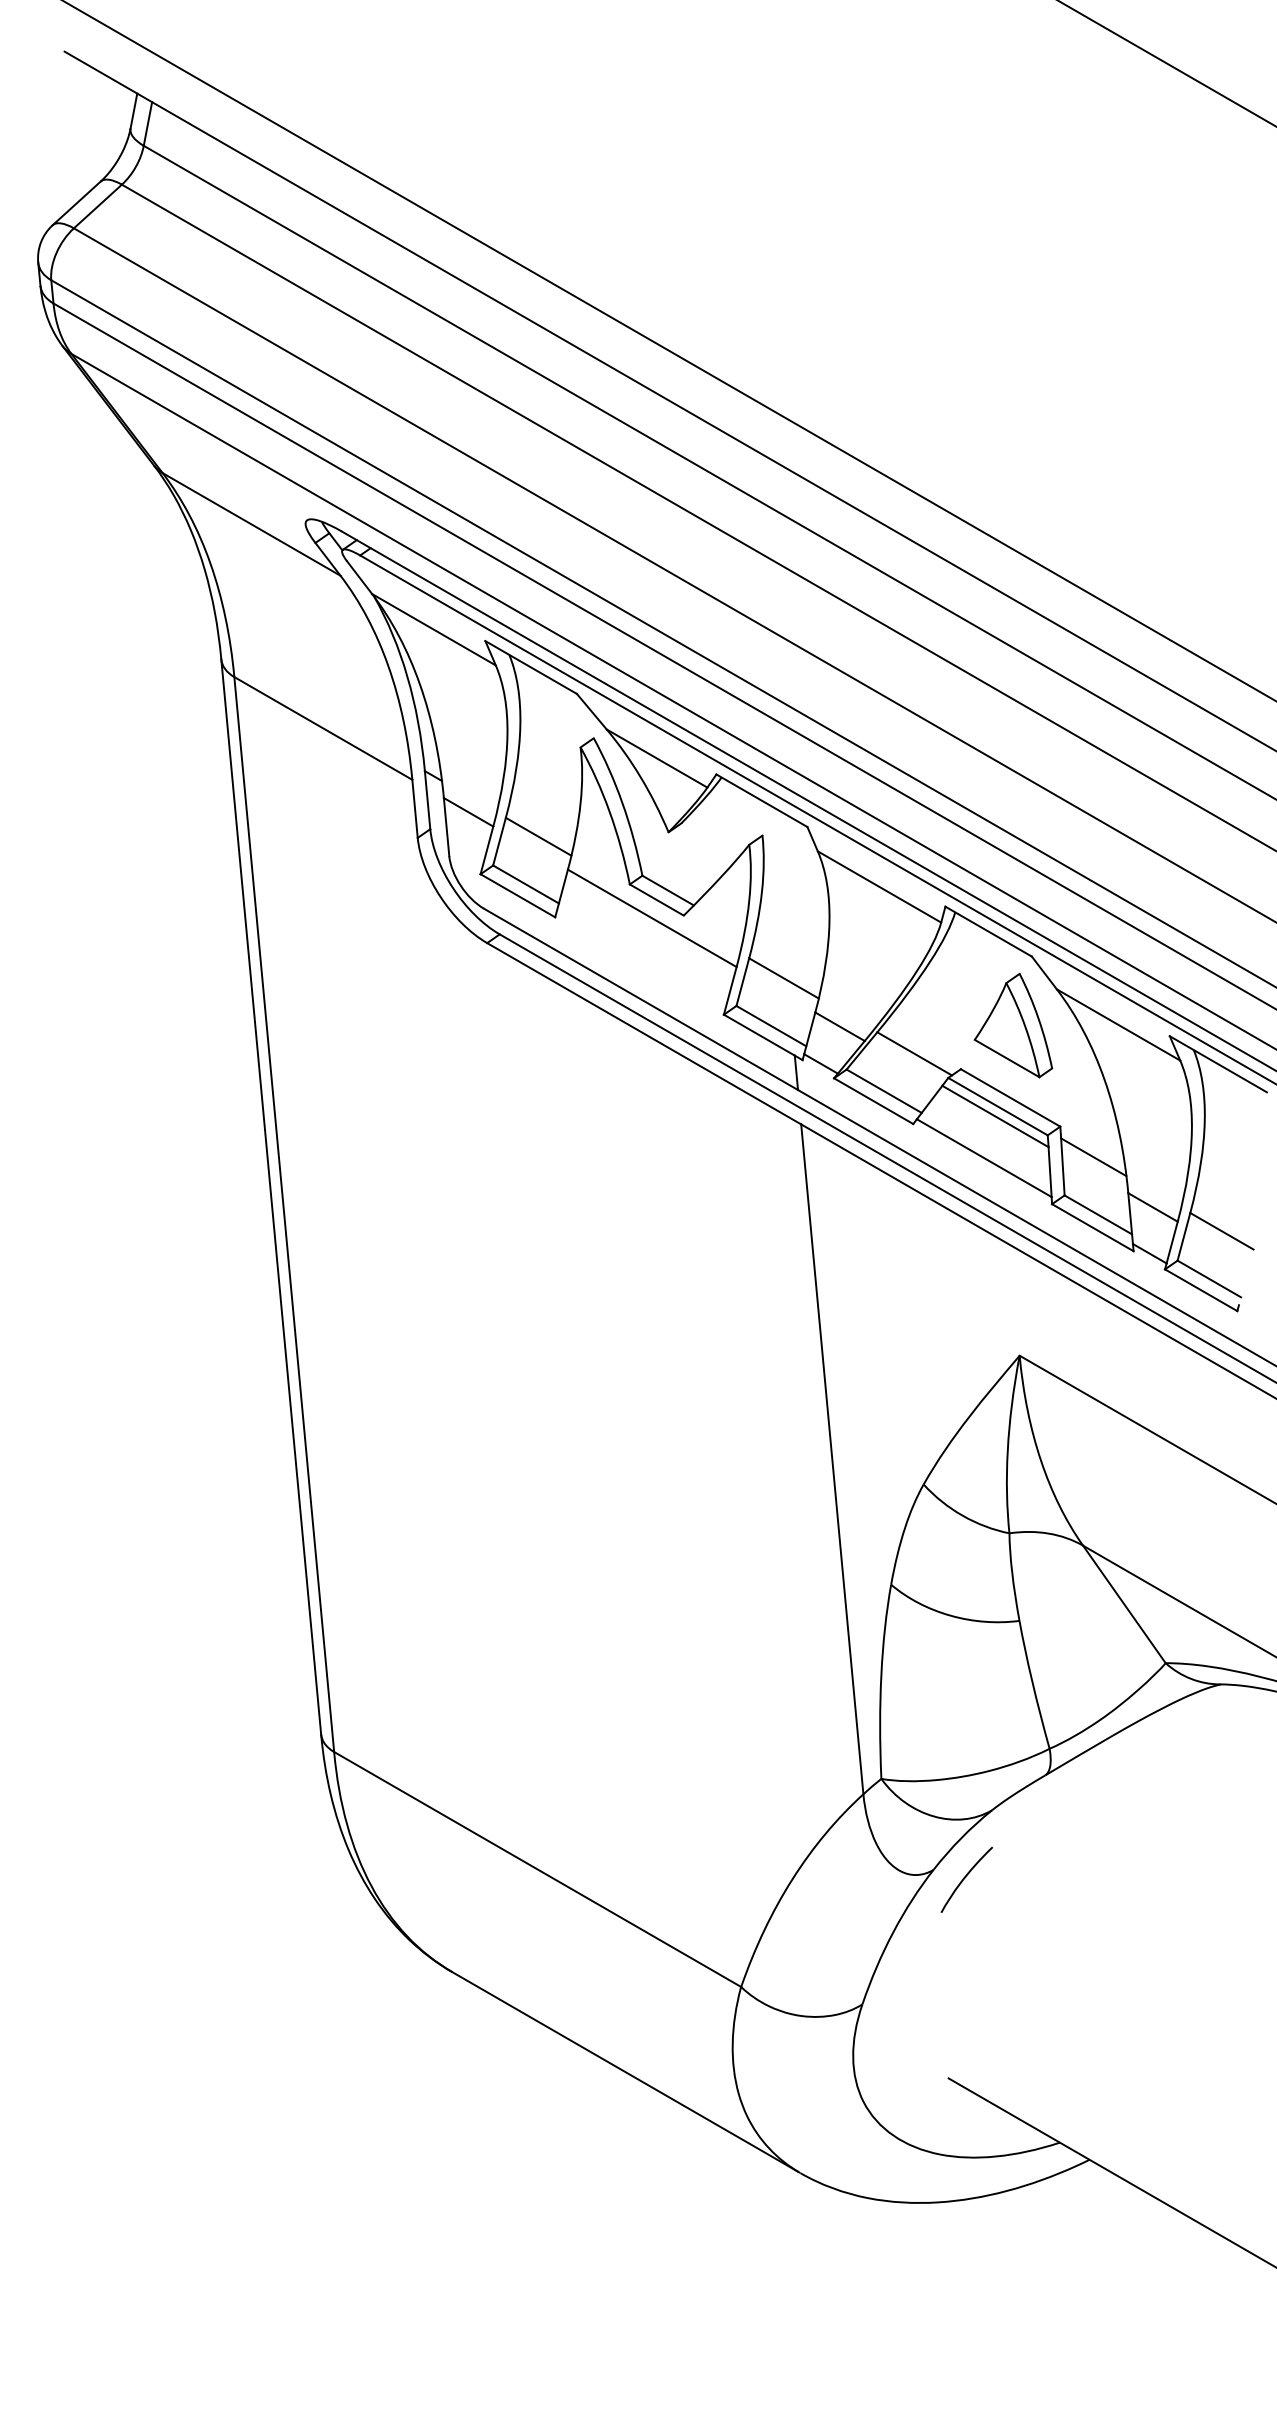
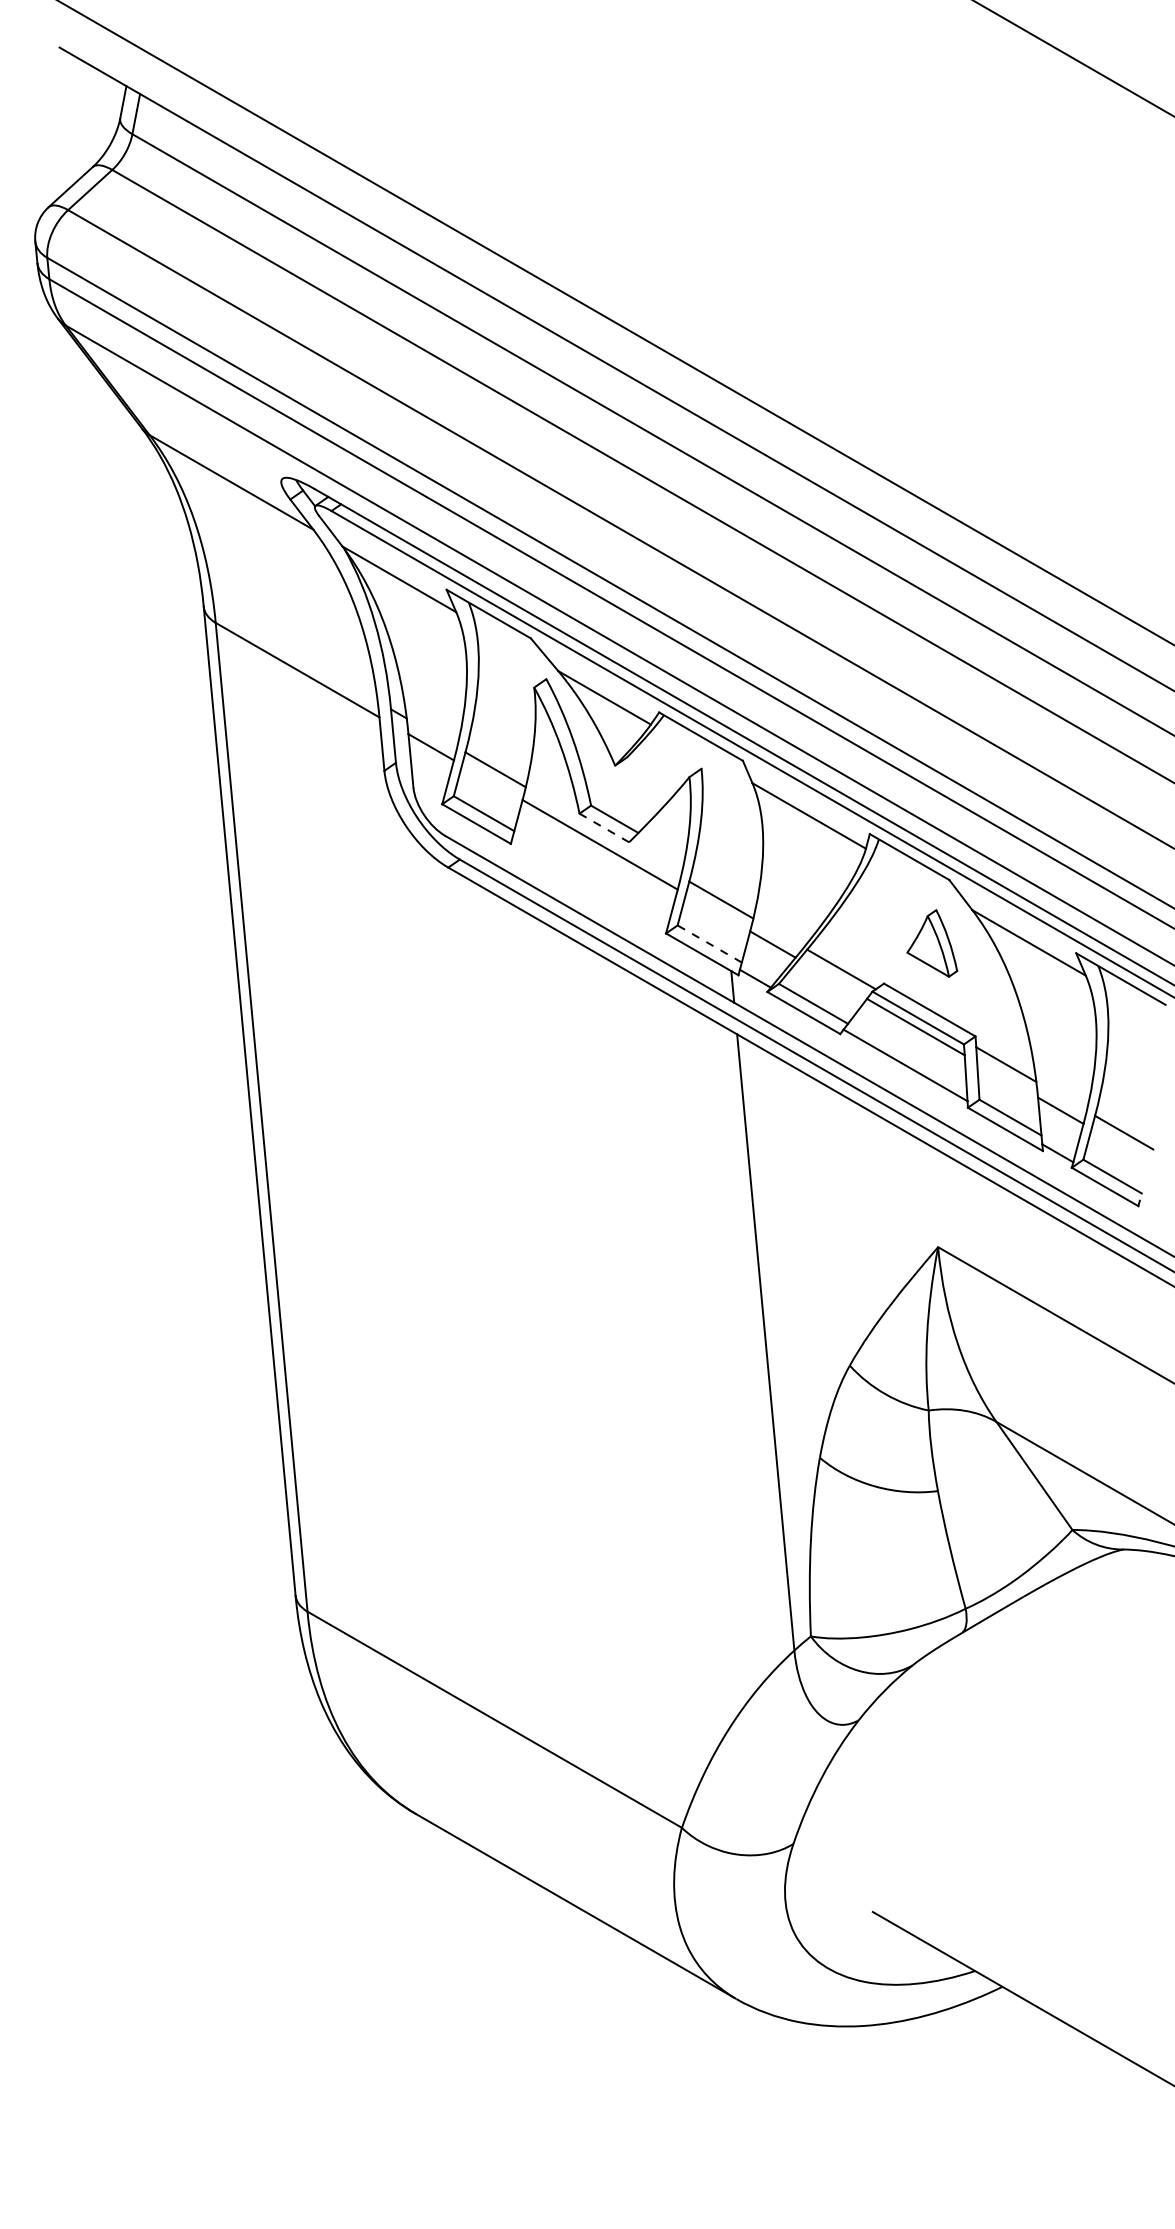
line: (656, 899) -> (604, 827), solid -> dashed
line: (771, 1025) -> (709, 943), solid -> dashed
part: (1012, 1025) -> (931, 943), size x0.7
curve: (965, 1877) -> (888, 1727), removed

